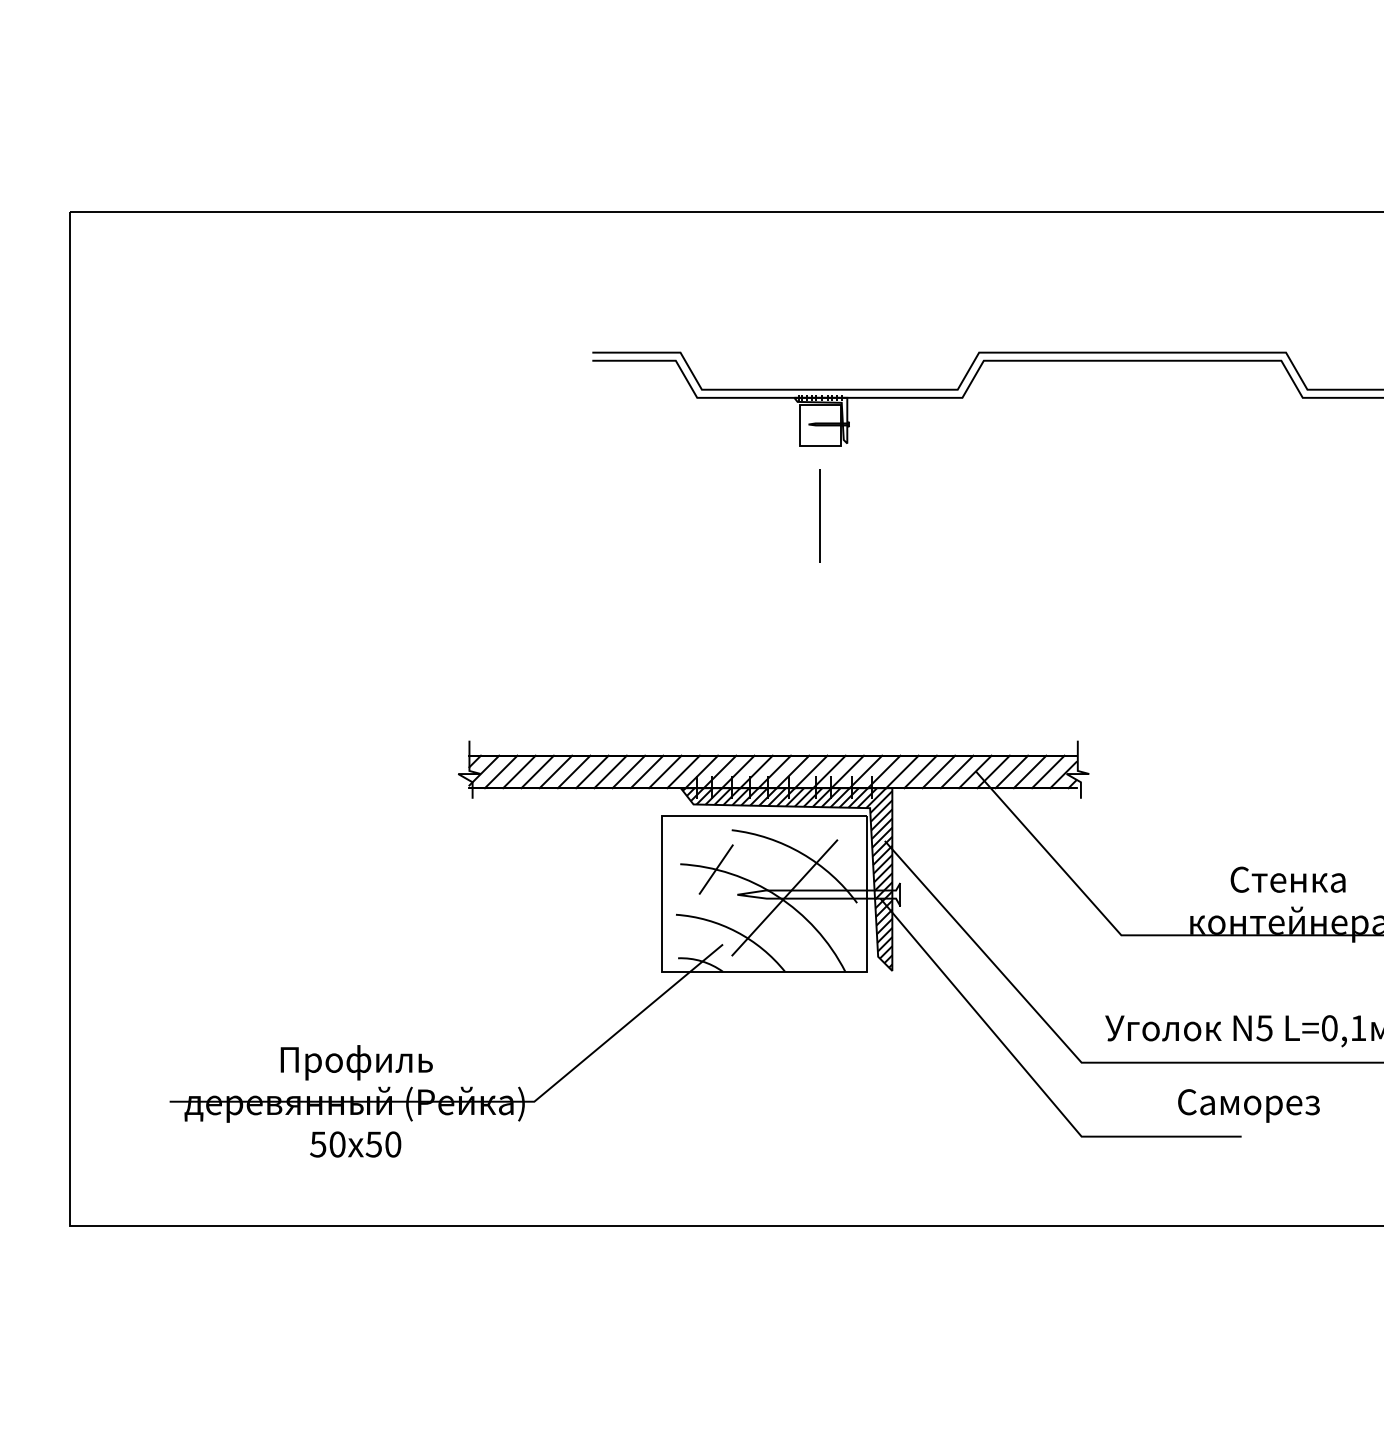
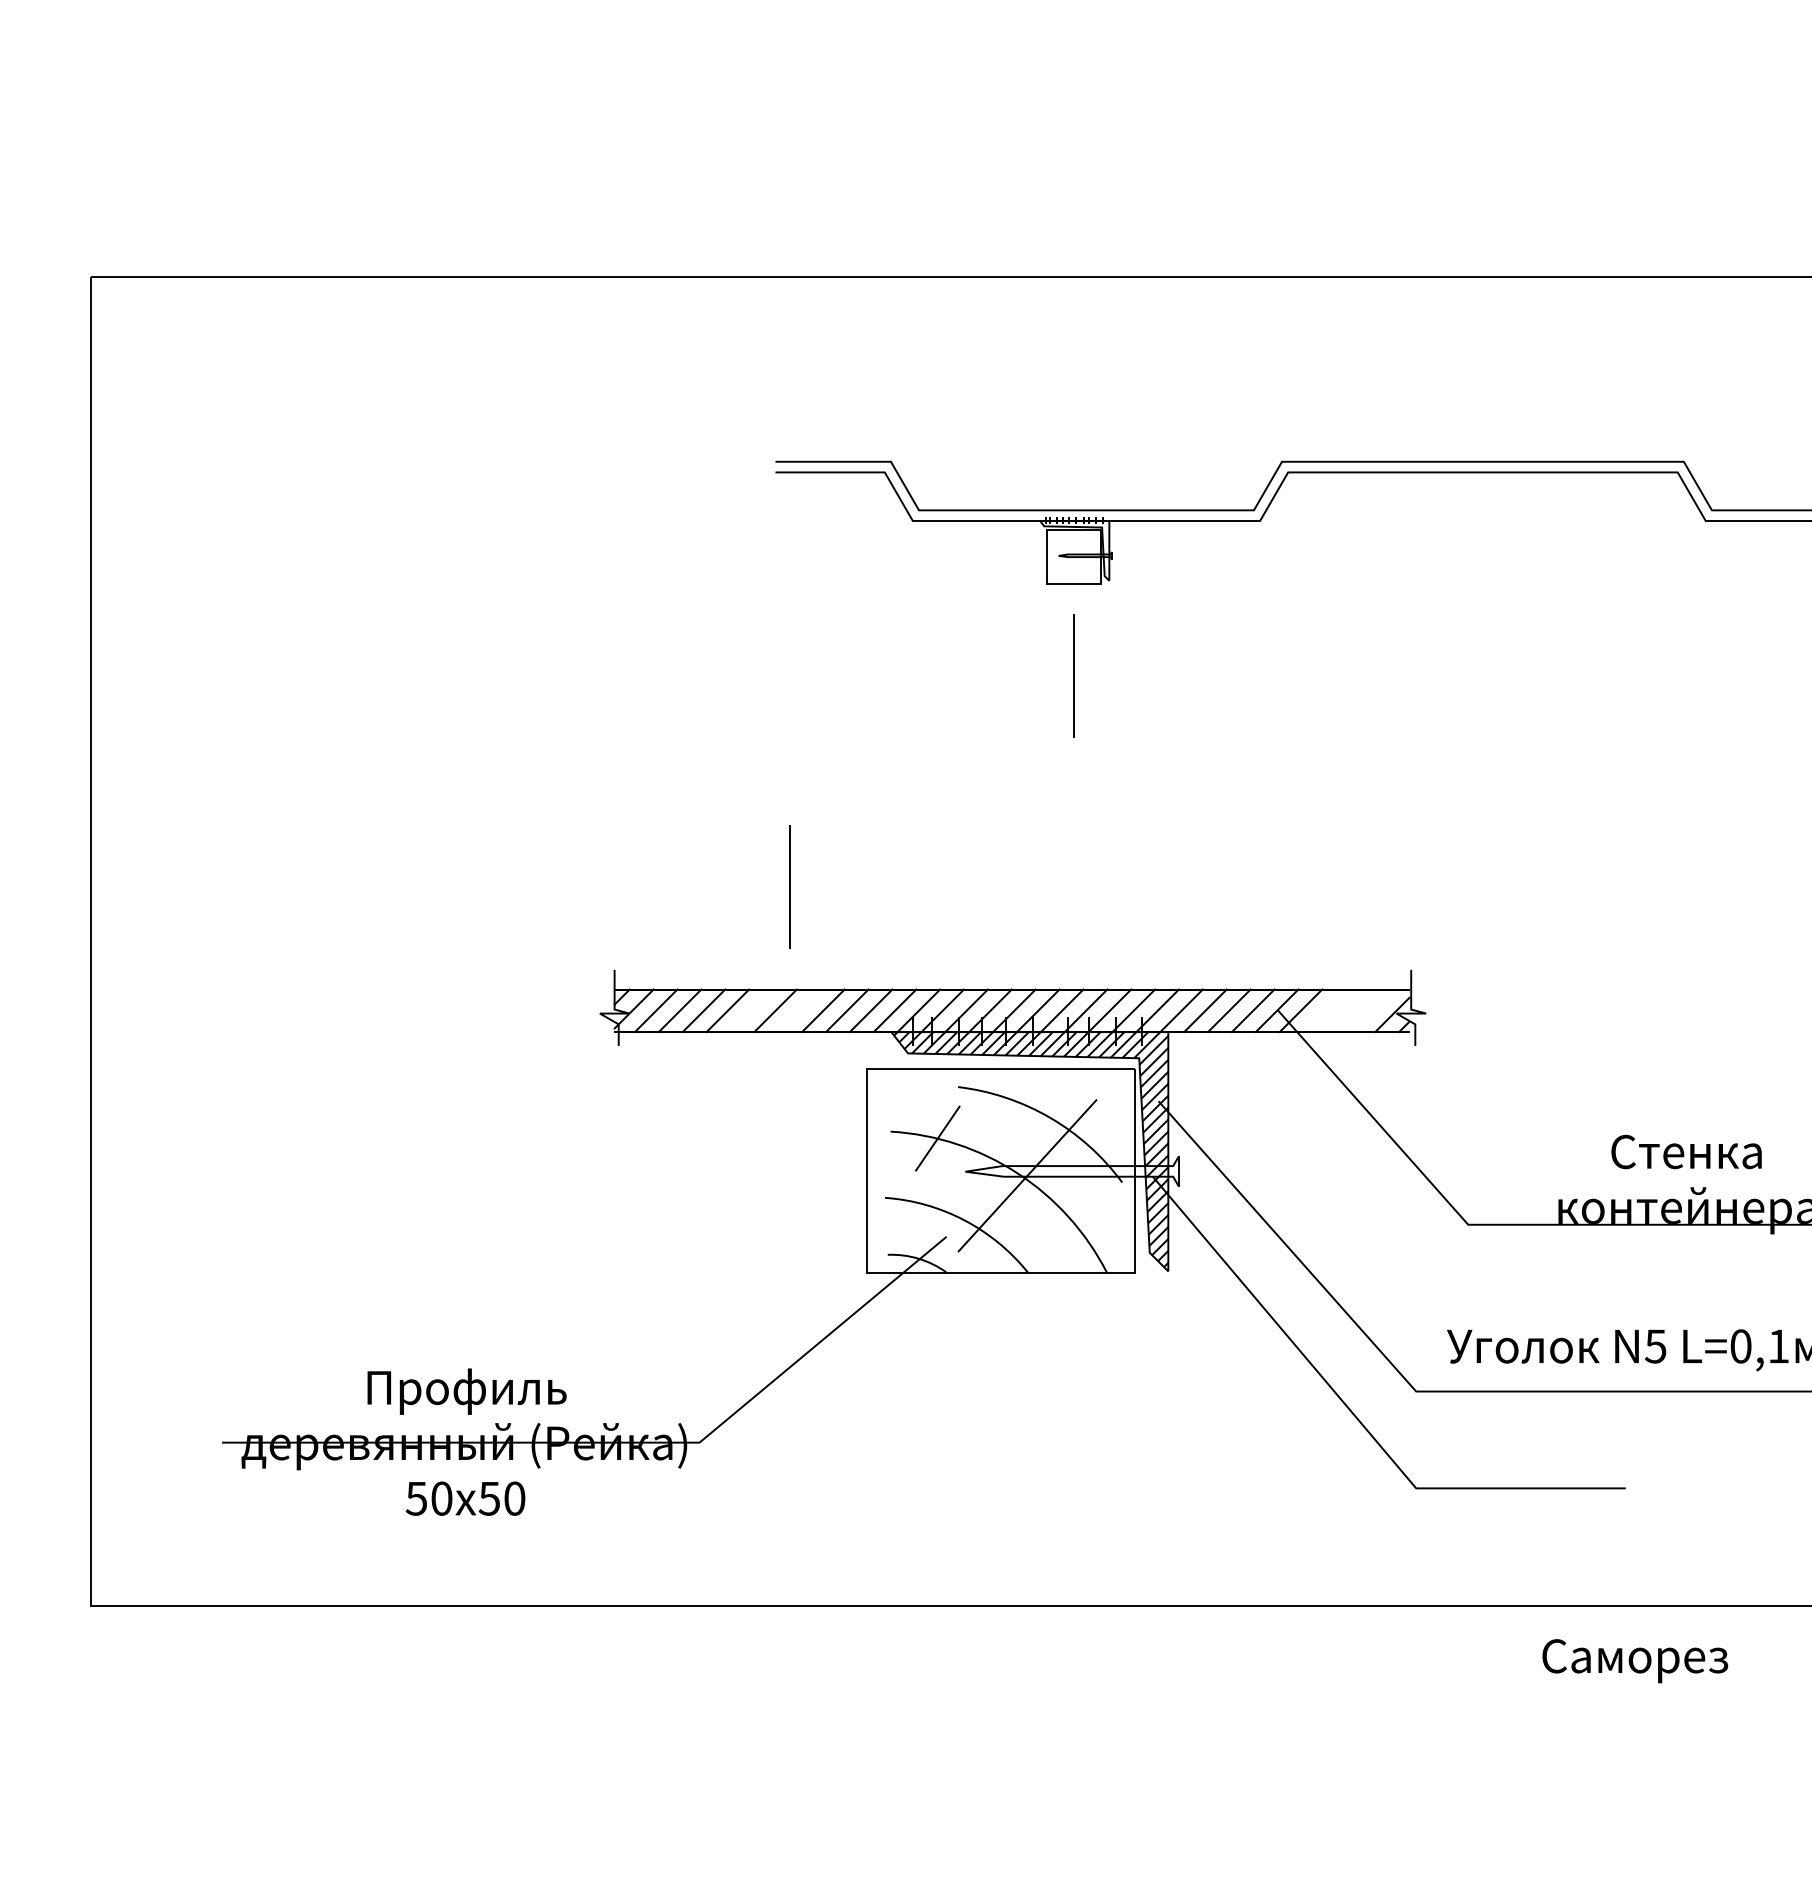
line: (603, 676) -> (789, 886), added
line: (574, 771) -> (751, 1010), removed
line: (610, 771) -> (799, 1010), removed
line: (1011, 771) -> (1324, 1010), removed
line: (1029, 771) -> (1348, 1010), removed
line: (1048, 771) -> (1372, 1010), removed
text: (1249, 1106) -> (1635, 1661), moved

